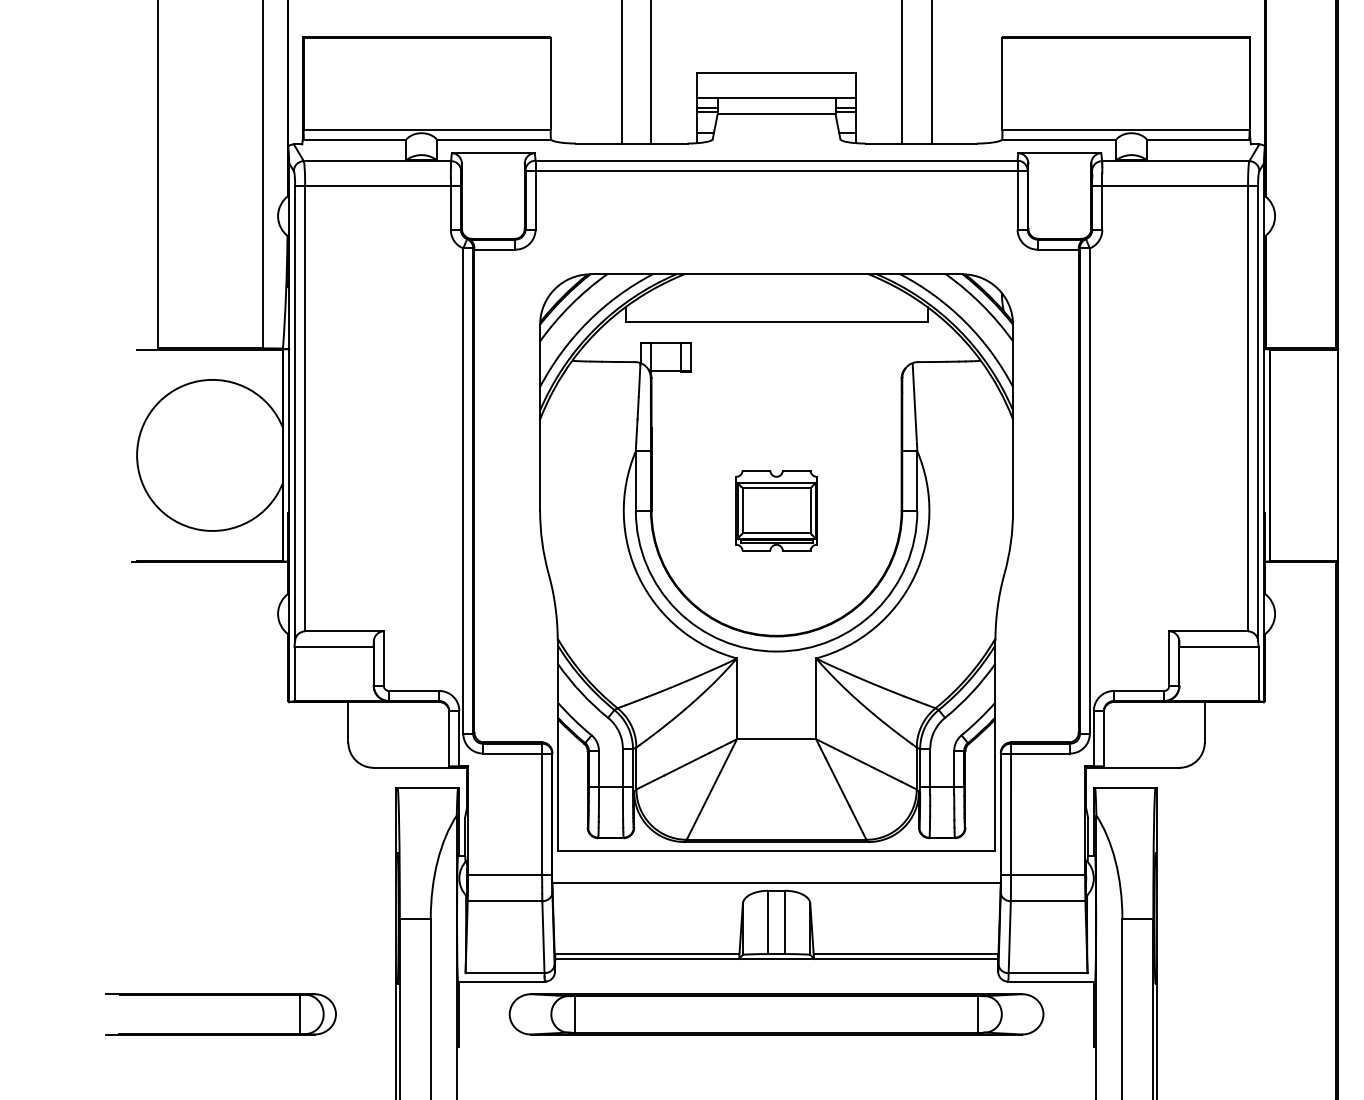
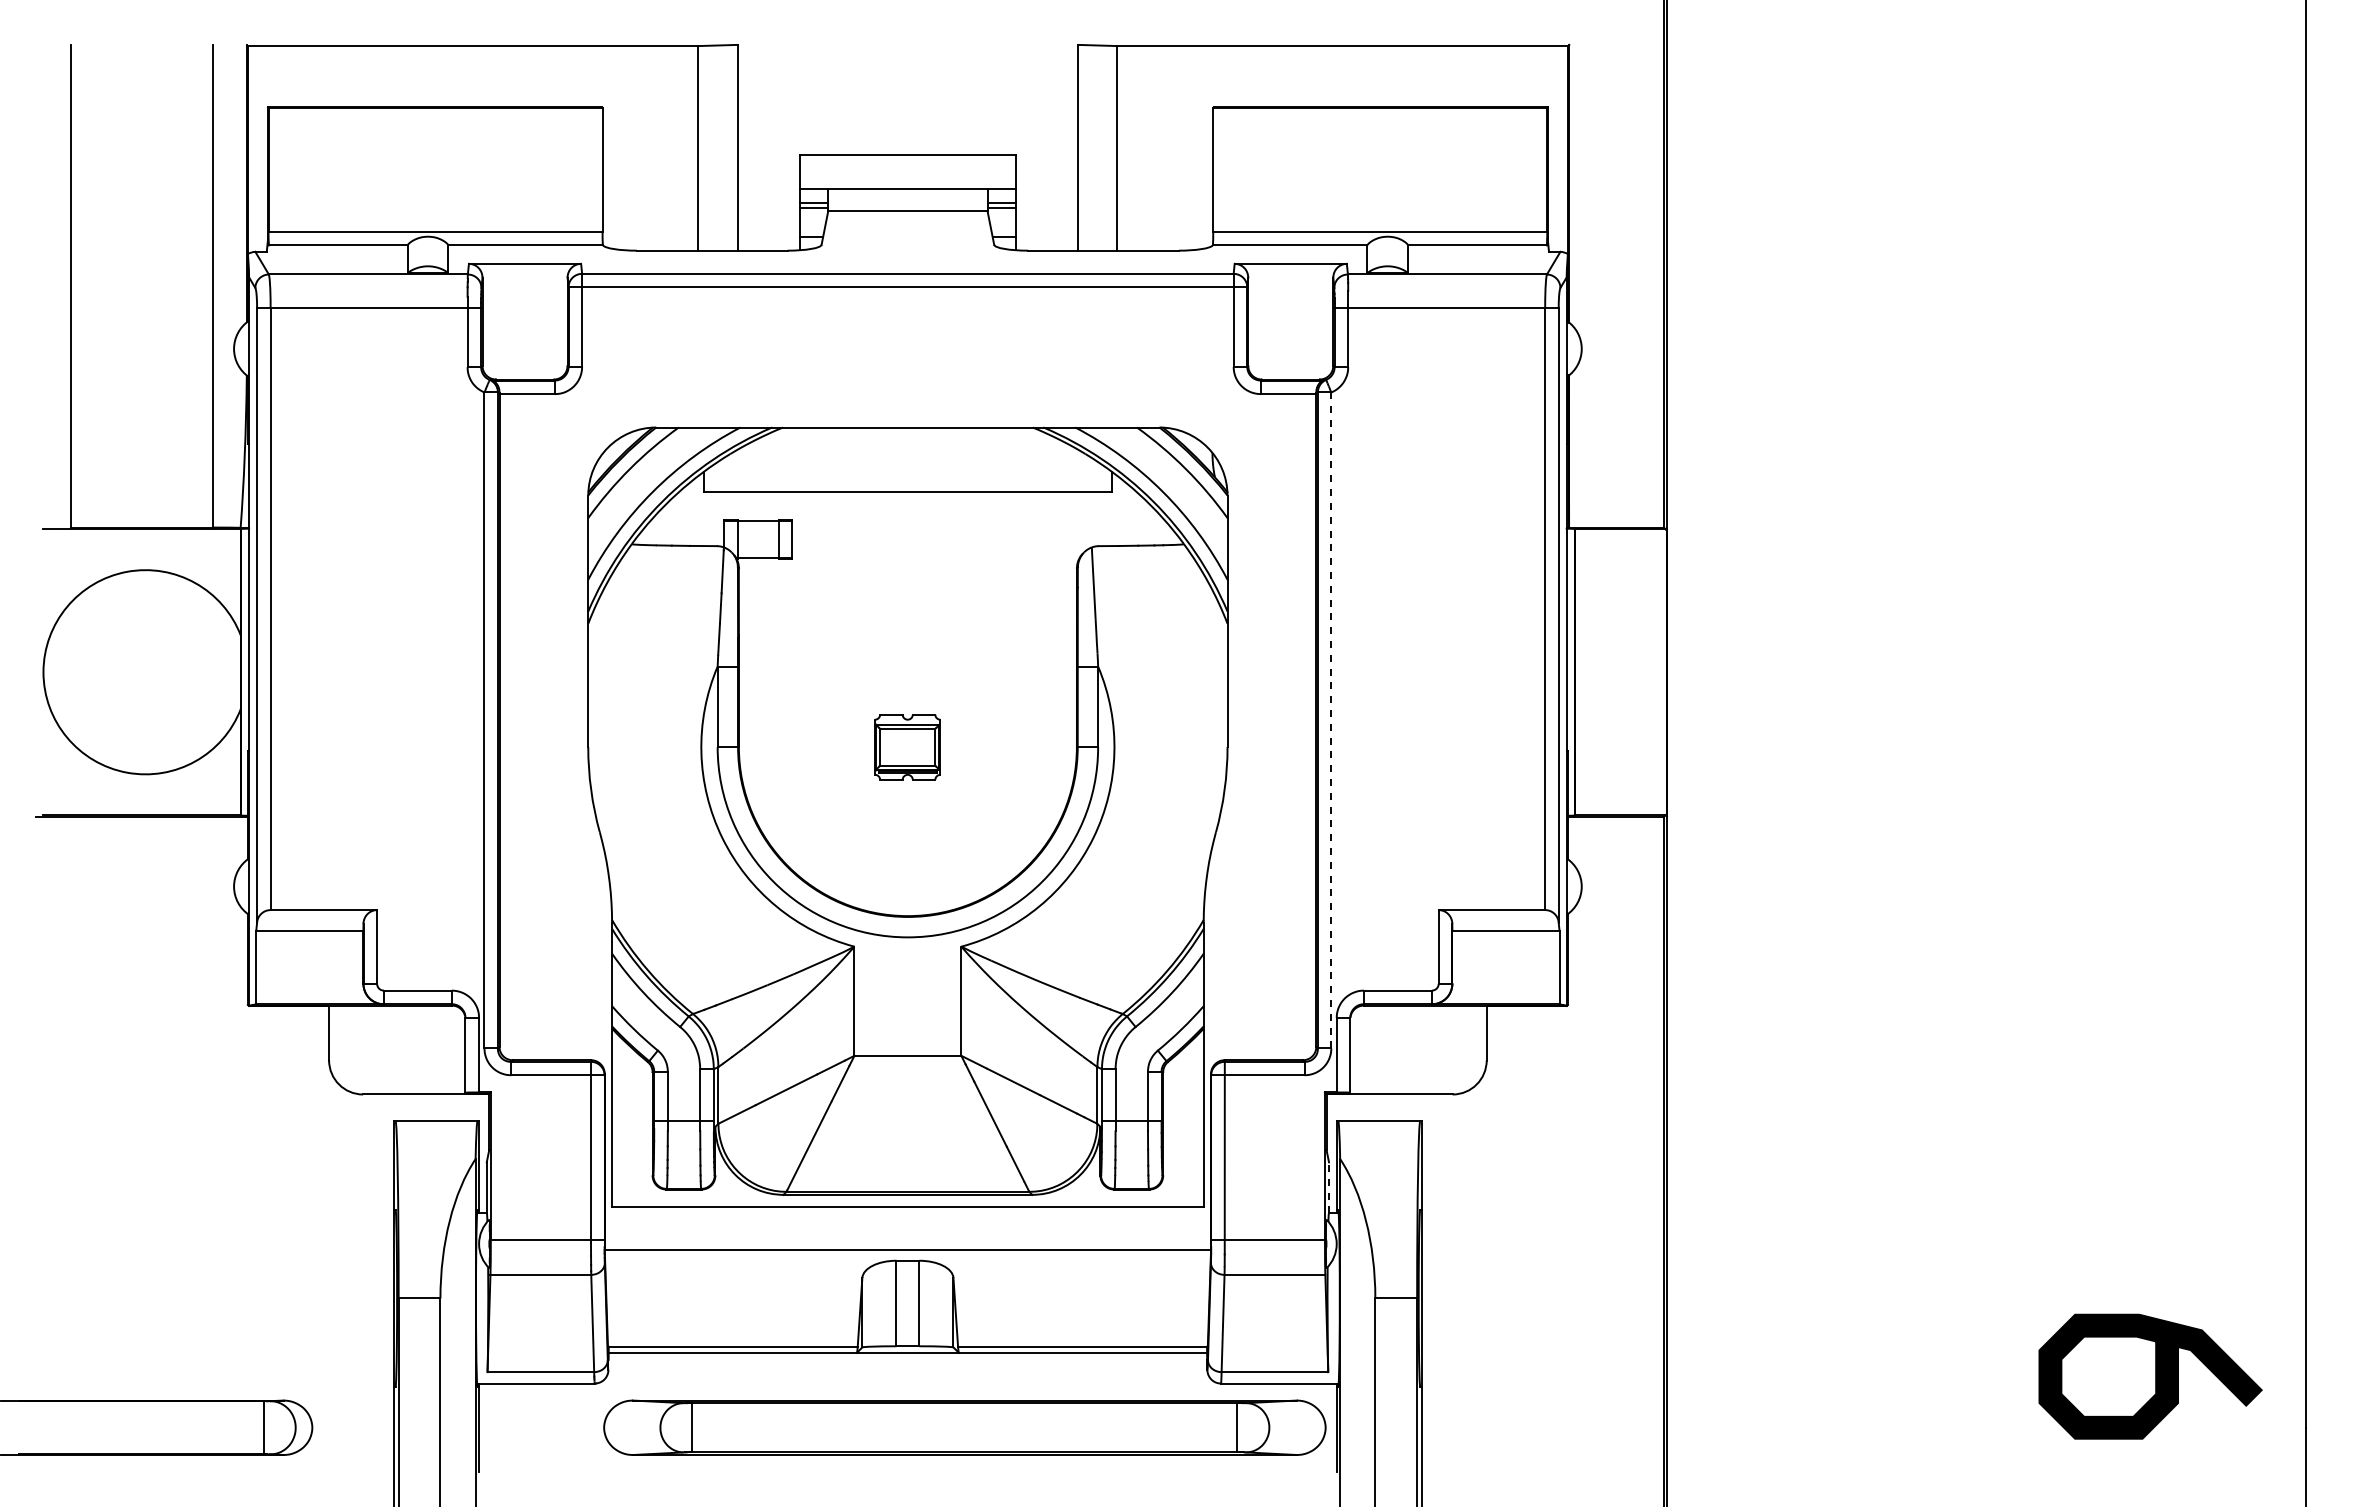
line: (1089, 491) -> (1331, 720), solid -> dashed
part: (776, 511) -> (907, 747), size x0.6
line: (1088, 836) -> (1329, 1187), solid -> dashed
part: (776, 1014) -> (964, 1427), moved

